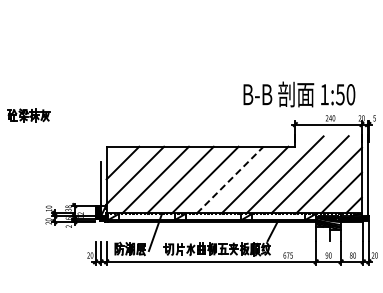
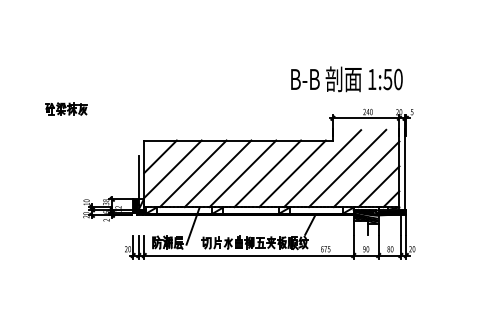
text: (298, 94) -> (346, 79), moved
line: (230, 179) -> (268, 173), dashed -> solid

